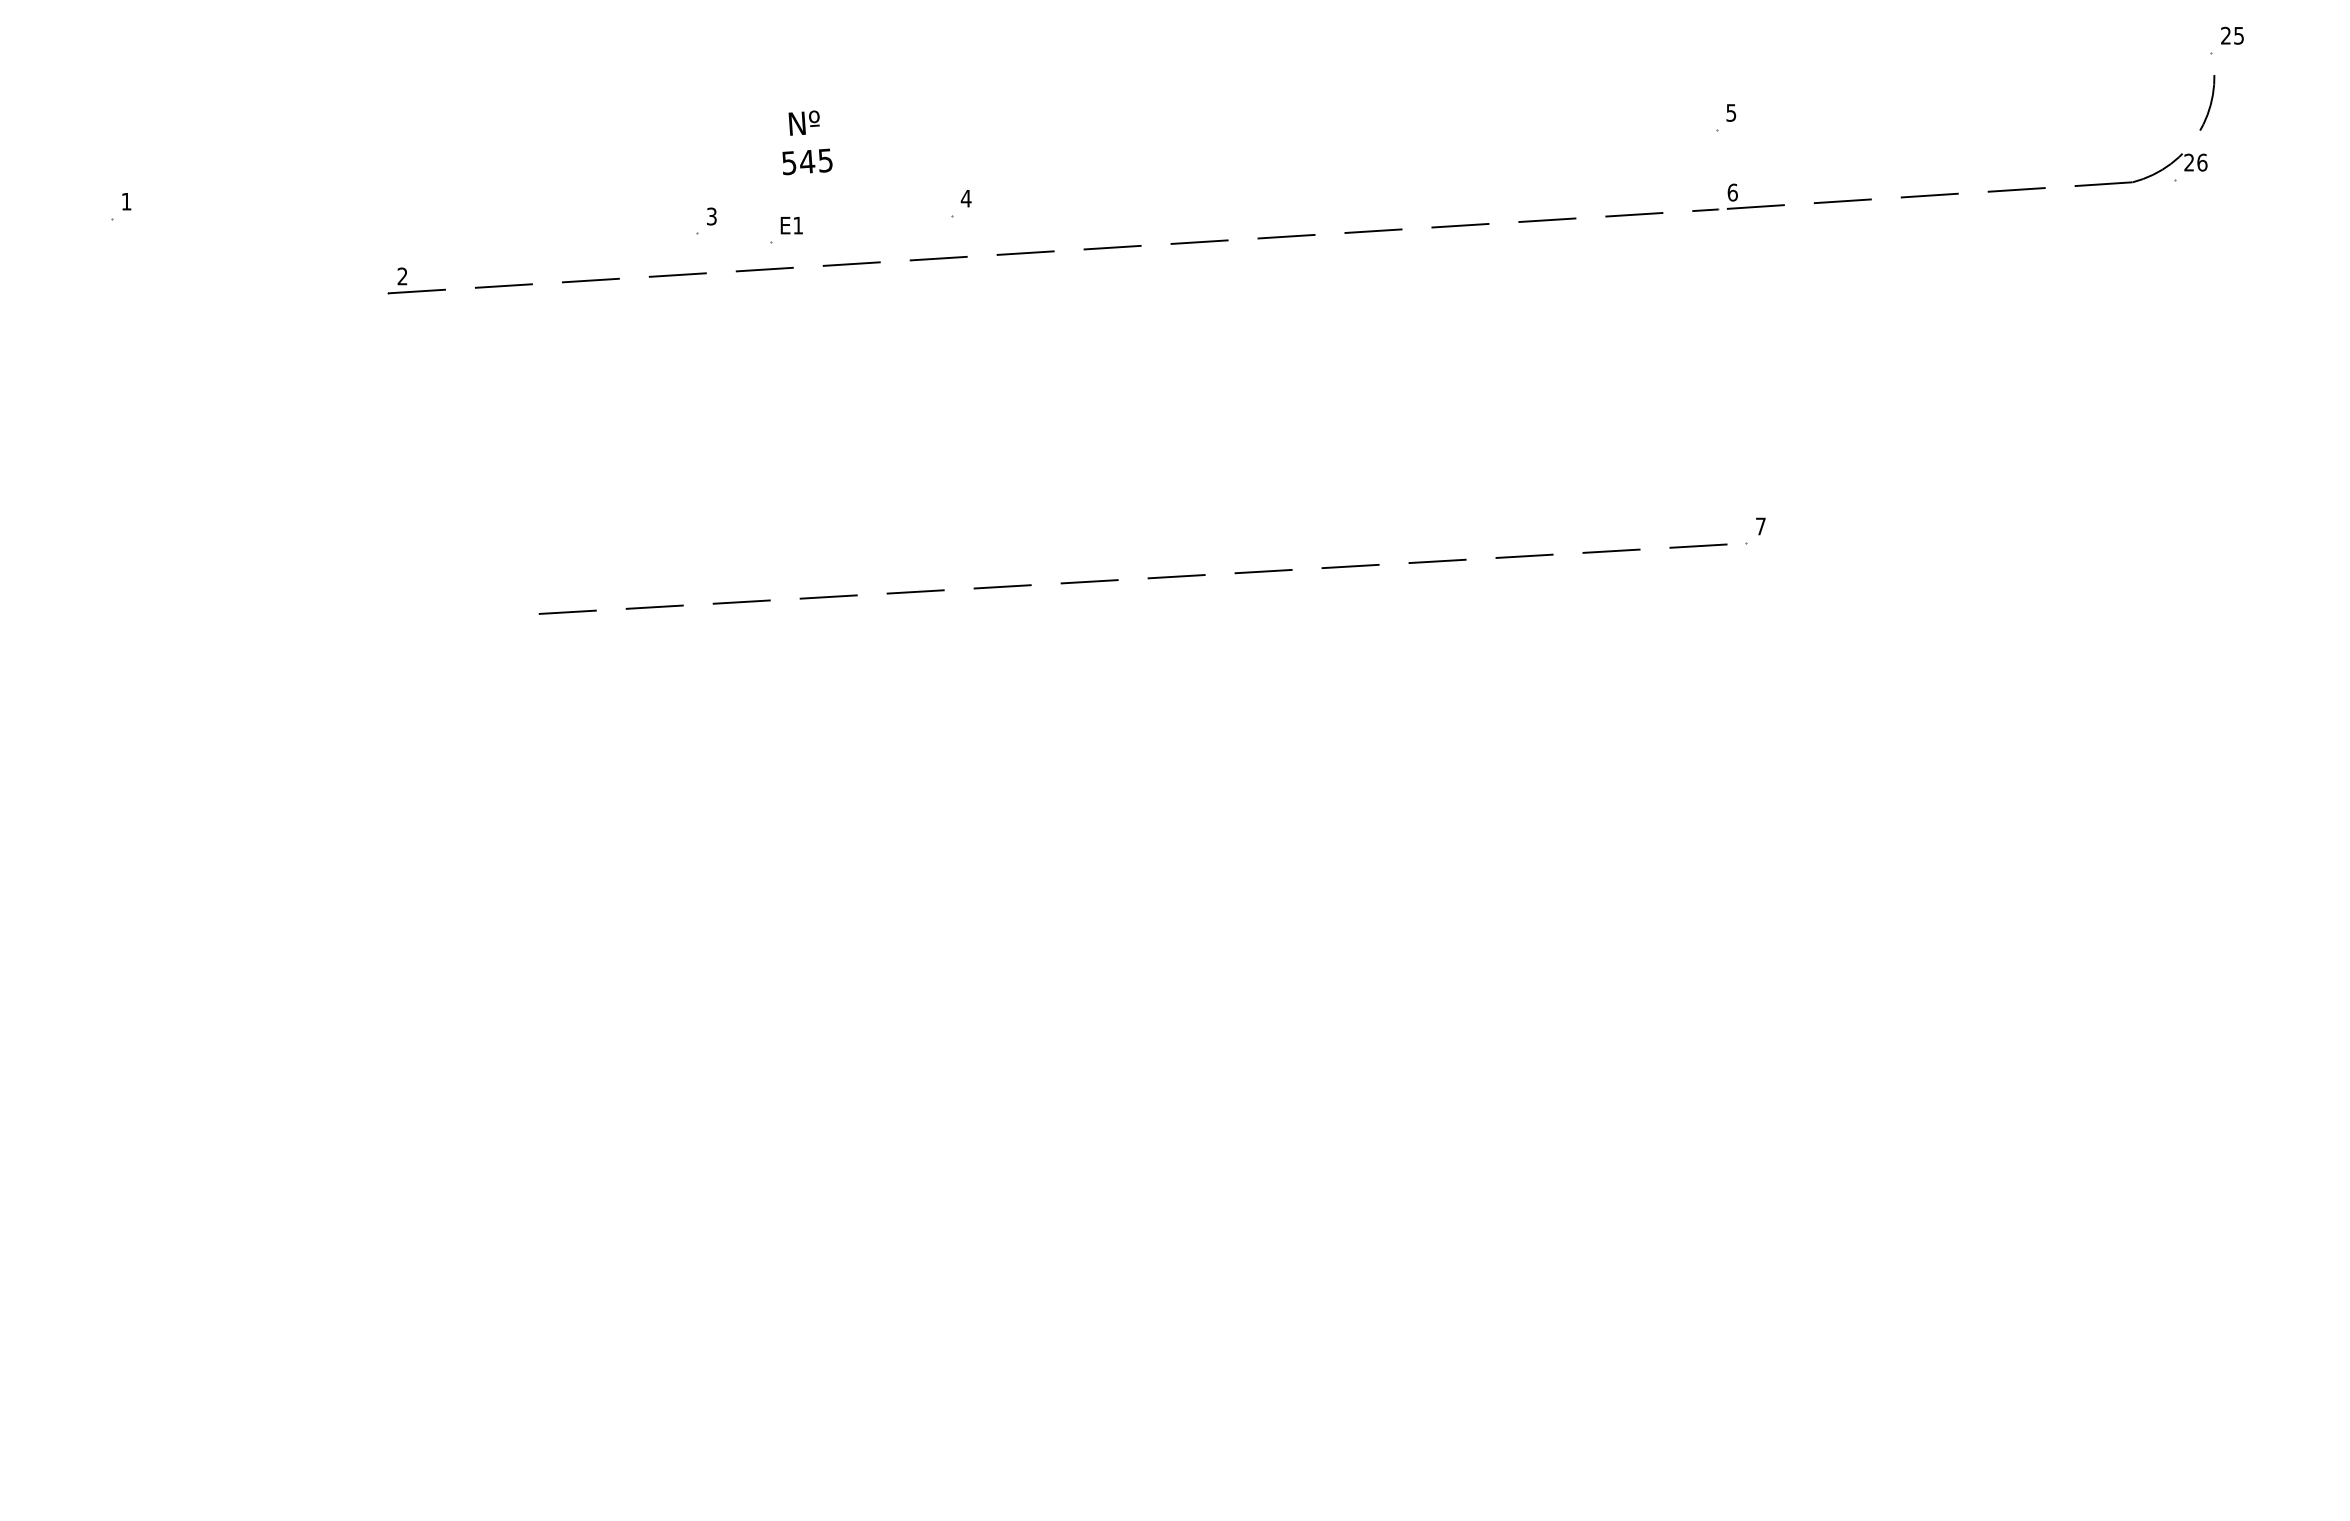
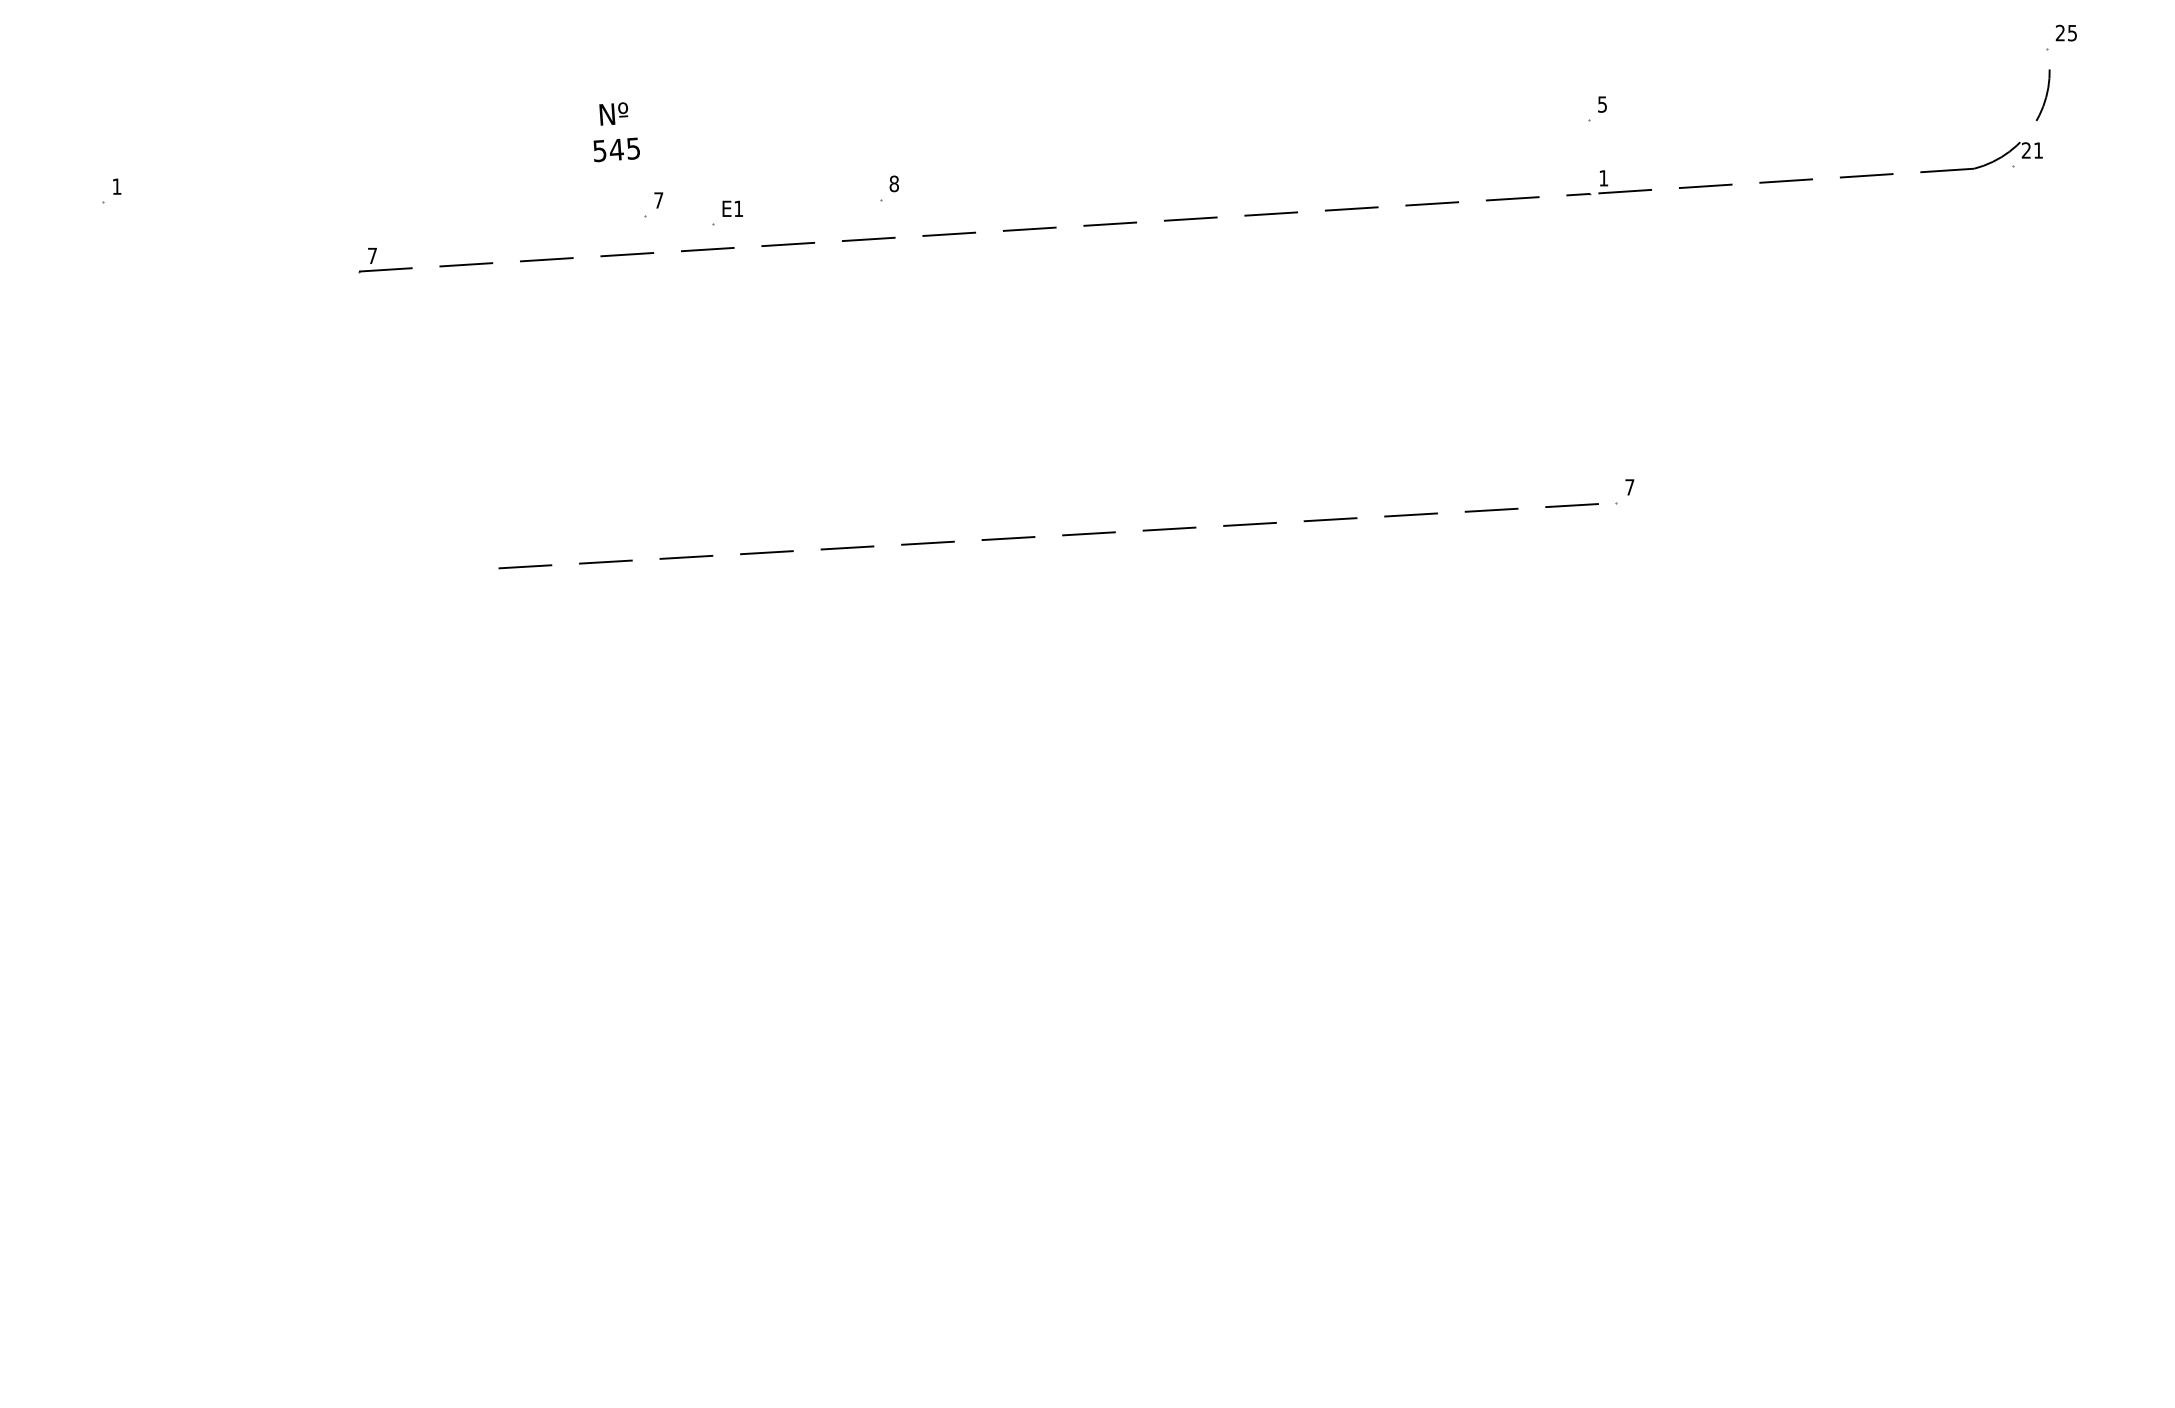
text: (807, 142) -> (616, 131), moved
text: (2202, 162) -> (2038, 150), 26 -> 21
text: (1732, 192) -> (1603, 178), 6 -> 1
text: (965, 198) -> (893, 183), 4 -> 8
text: (711, 216) -> (658, 200), 3 -> 7
text: (402, 276) -> (372, 255), 2 -> 7

